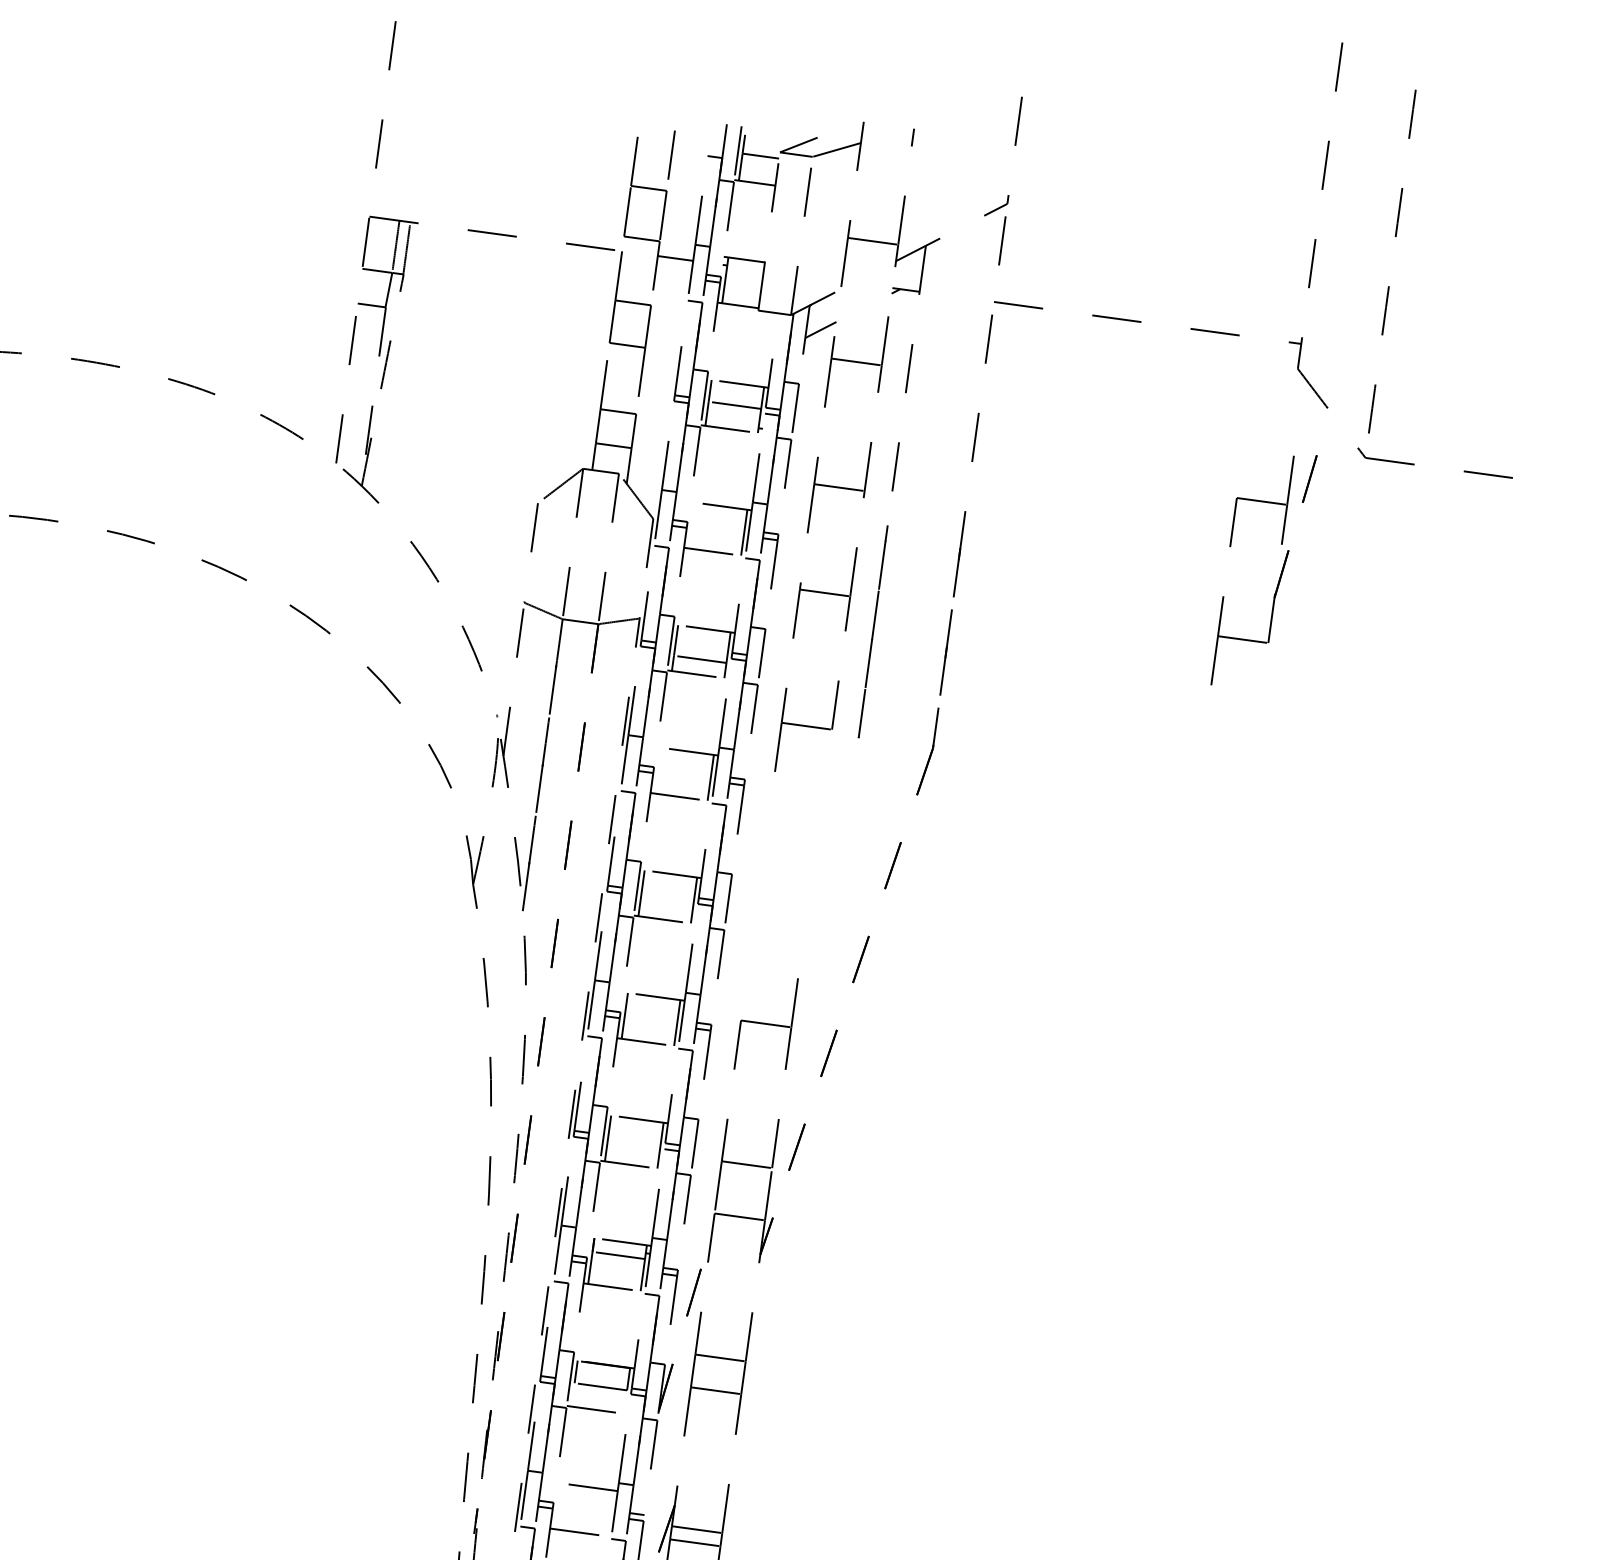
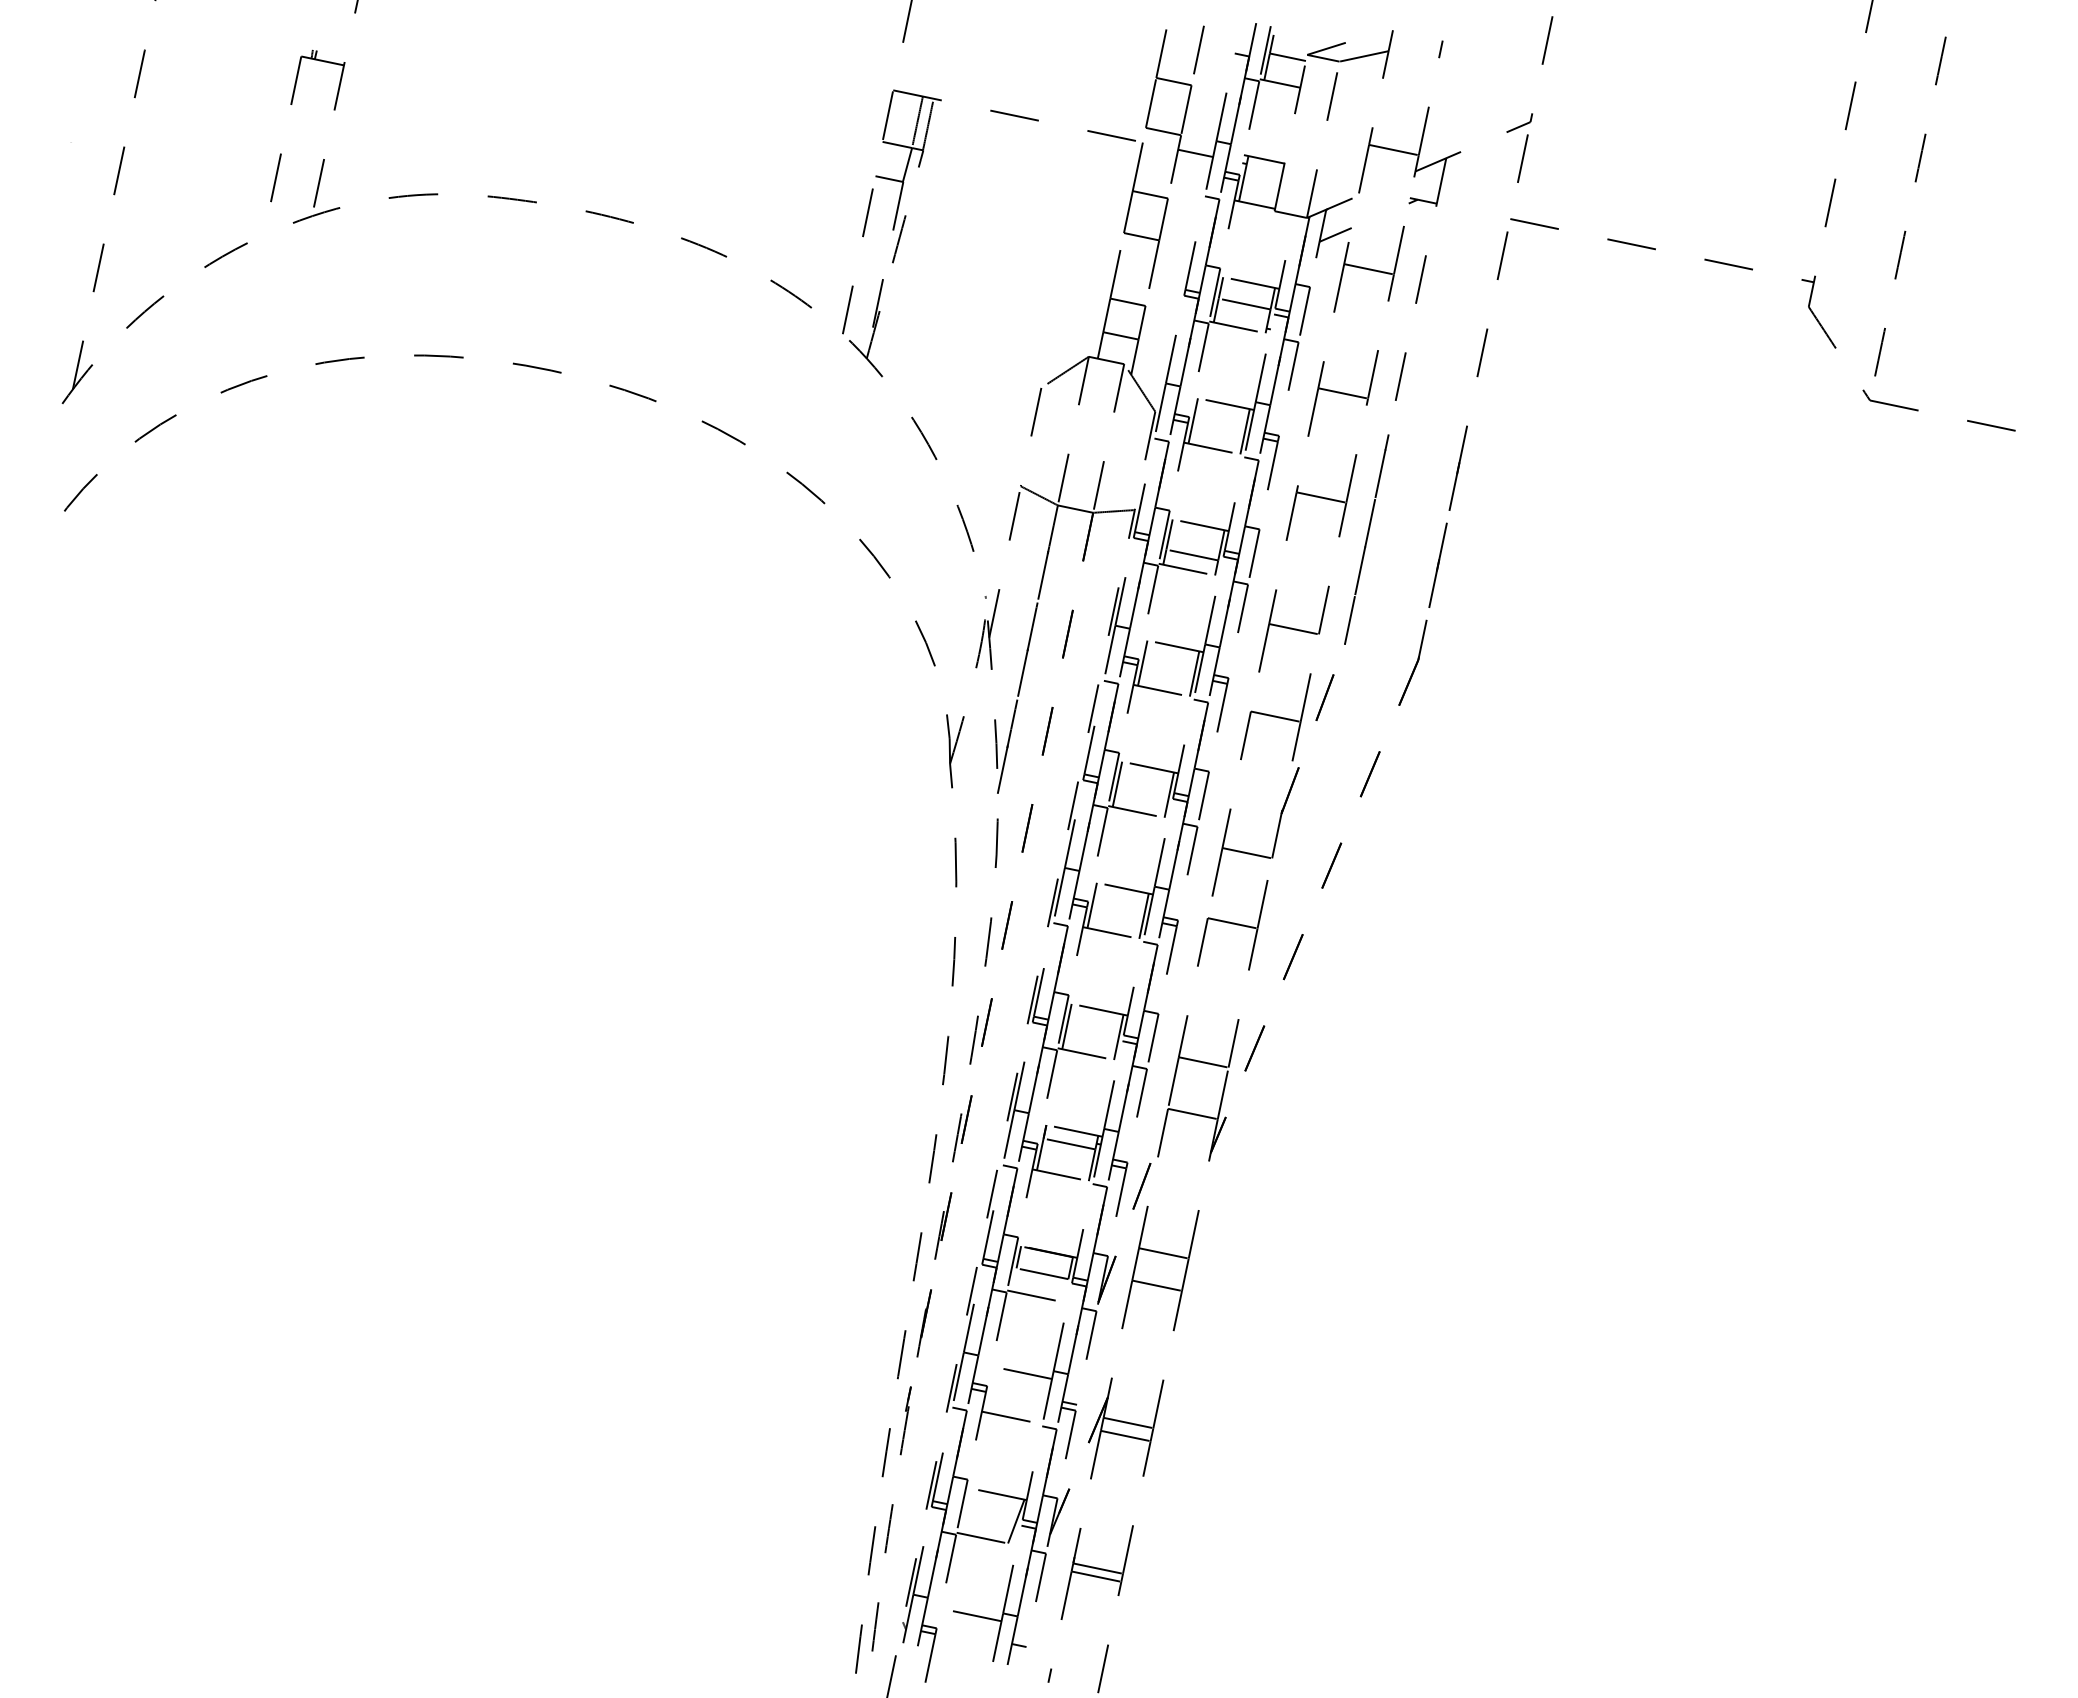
line: (691, 525) -> (1192, 420), added
part: (1280, 572) -> (1289, 788), moved
line: (658, 770) -> (1142, 662), added

